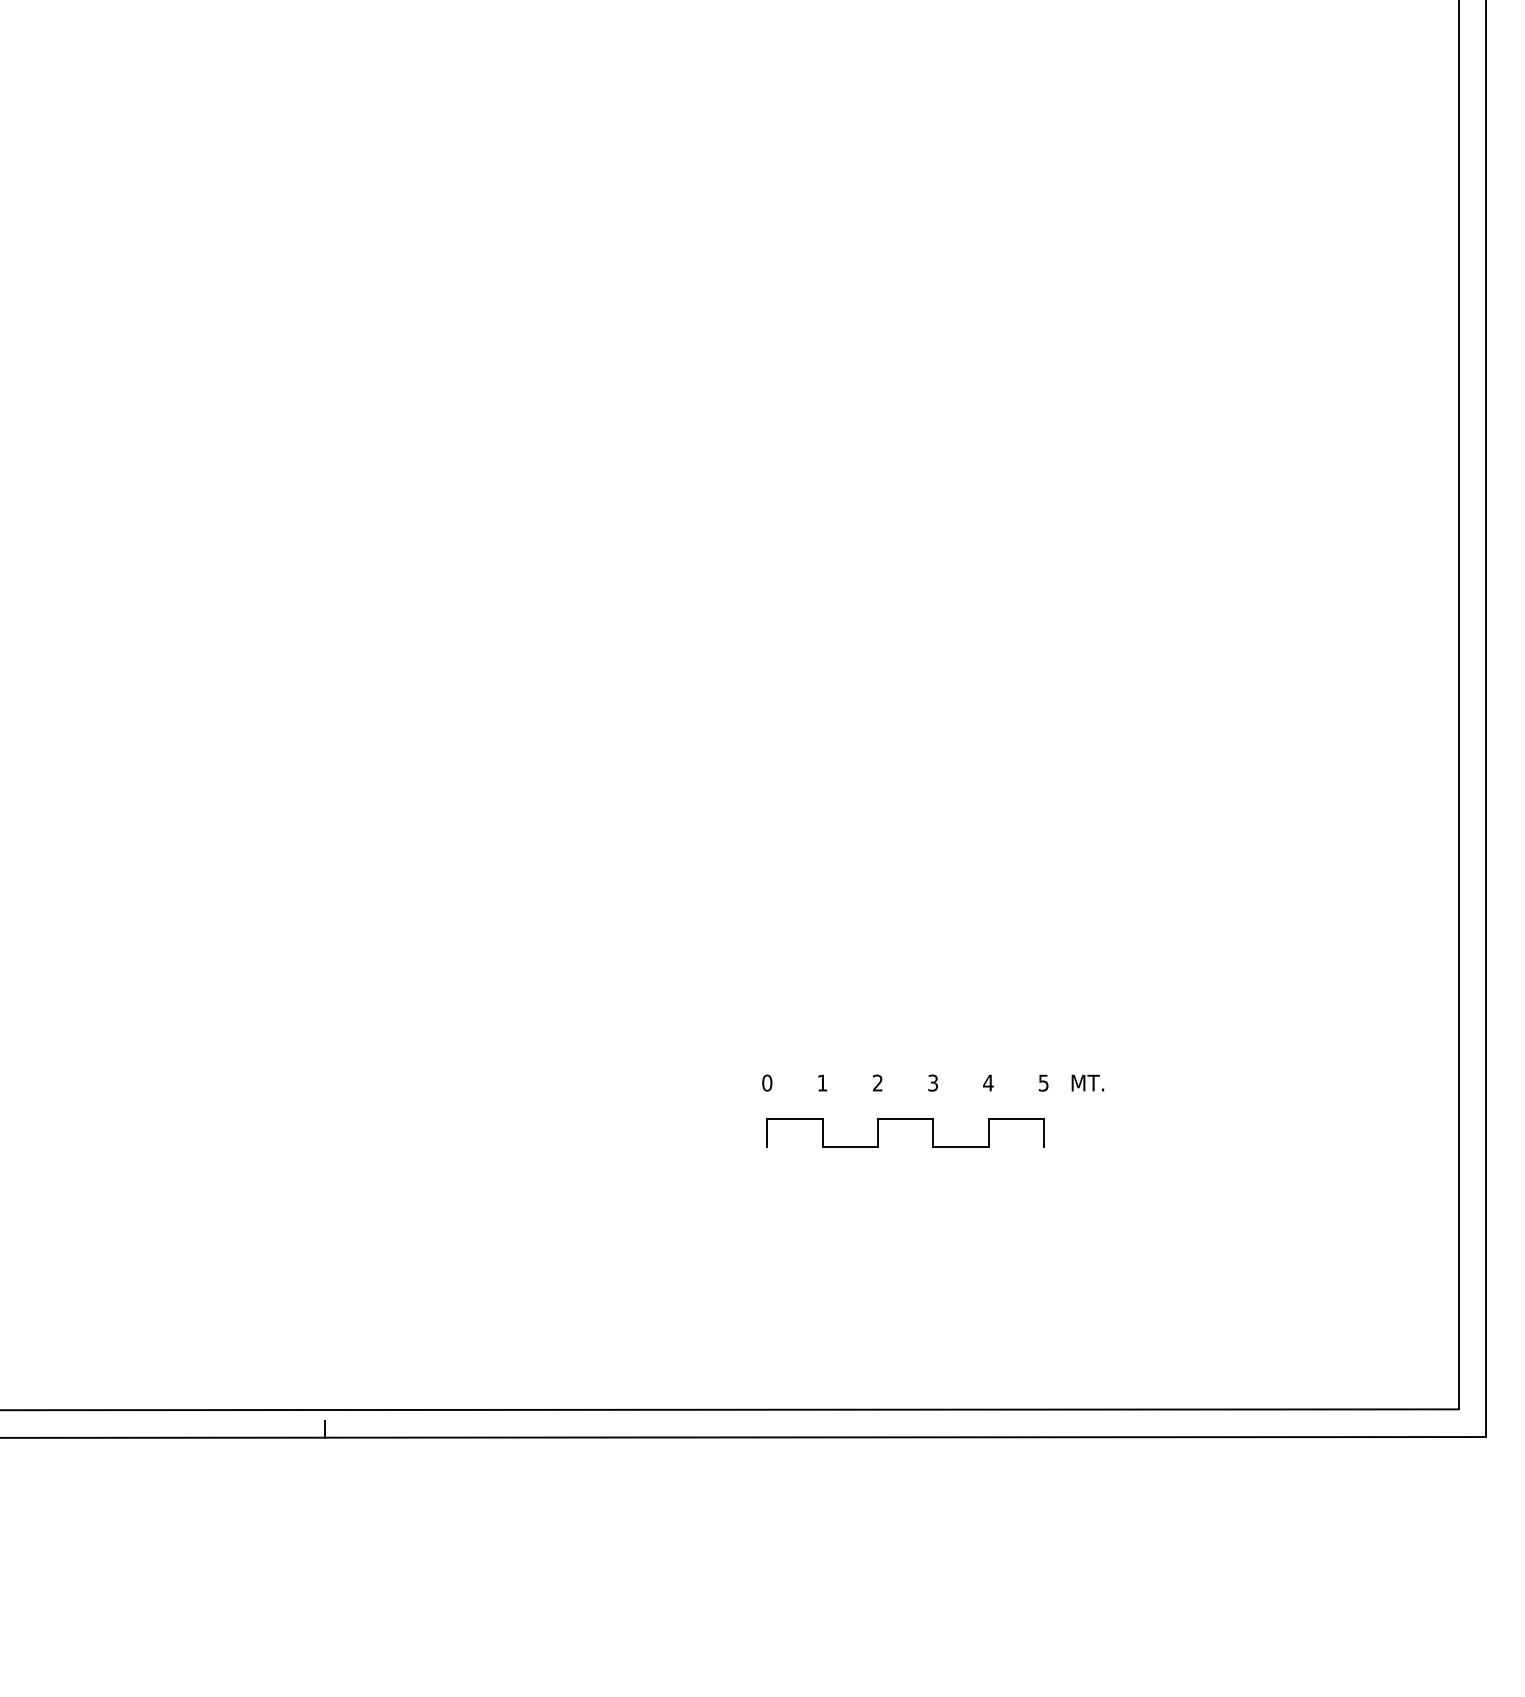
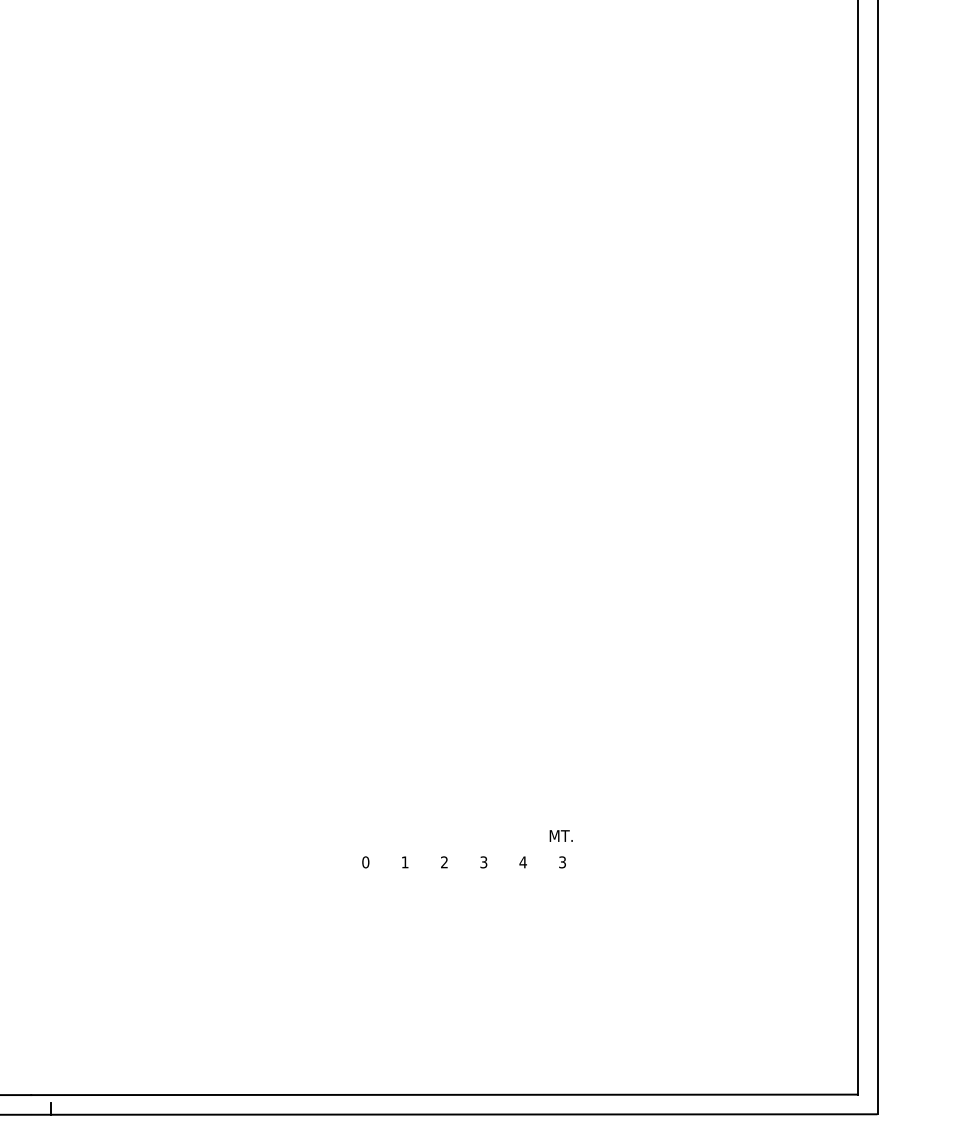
text: (1043, 1082) -> (562, 861), 5 -> 3
text: (1087, 1082) -> (560, 835), moved
part: (905, 1119) -> (464, 888), removed

